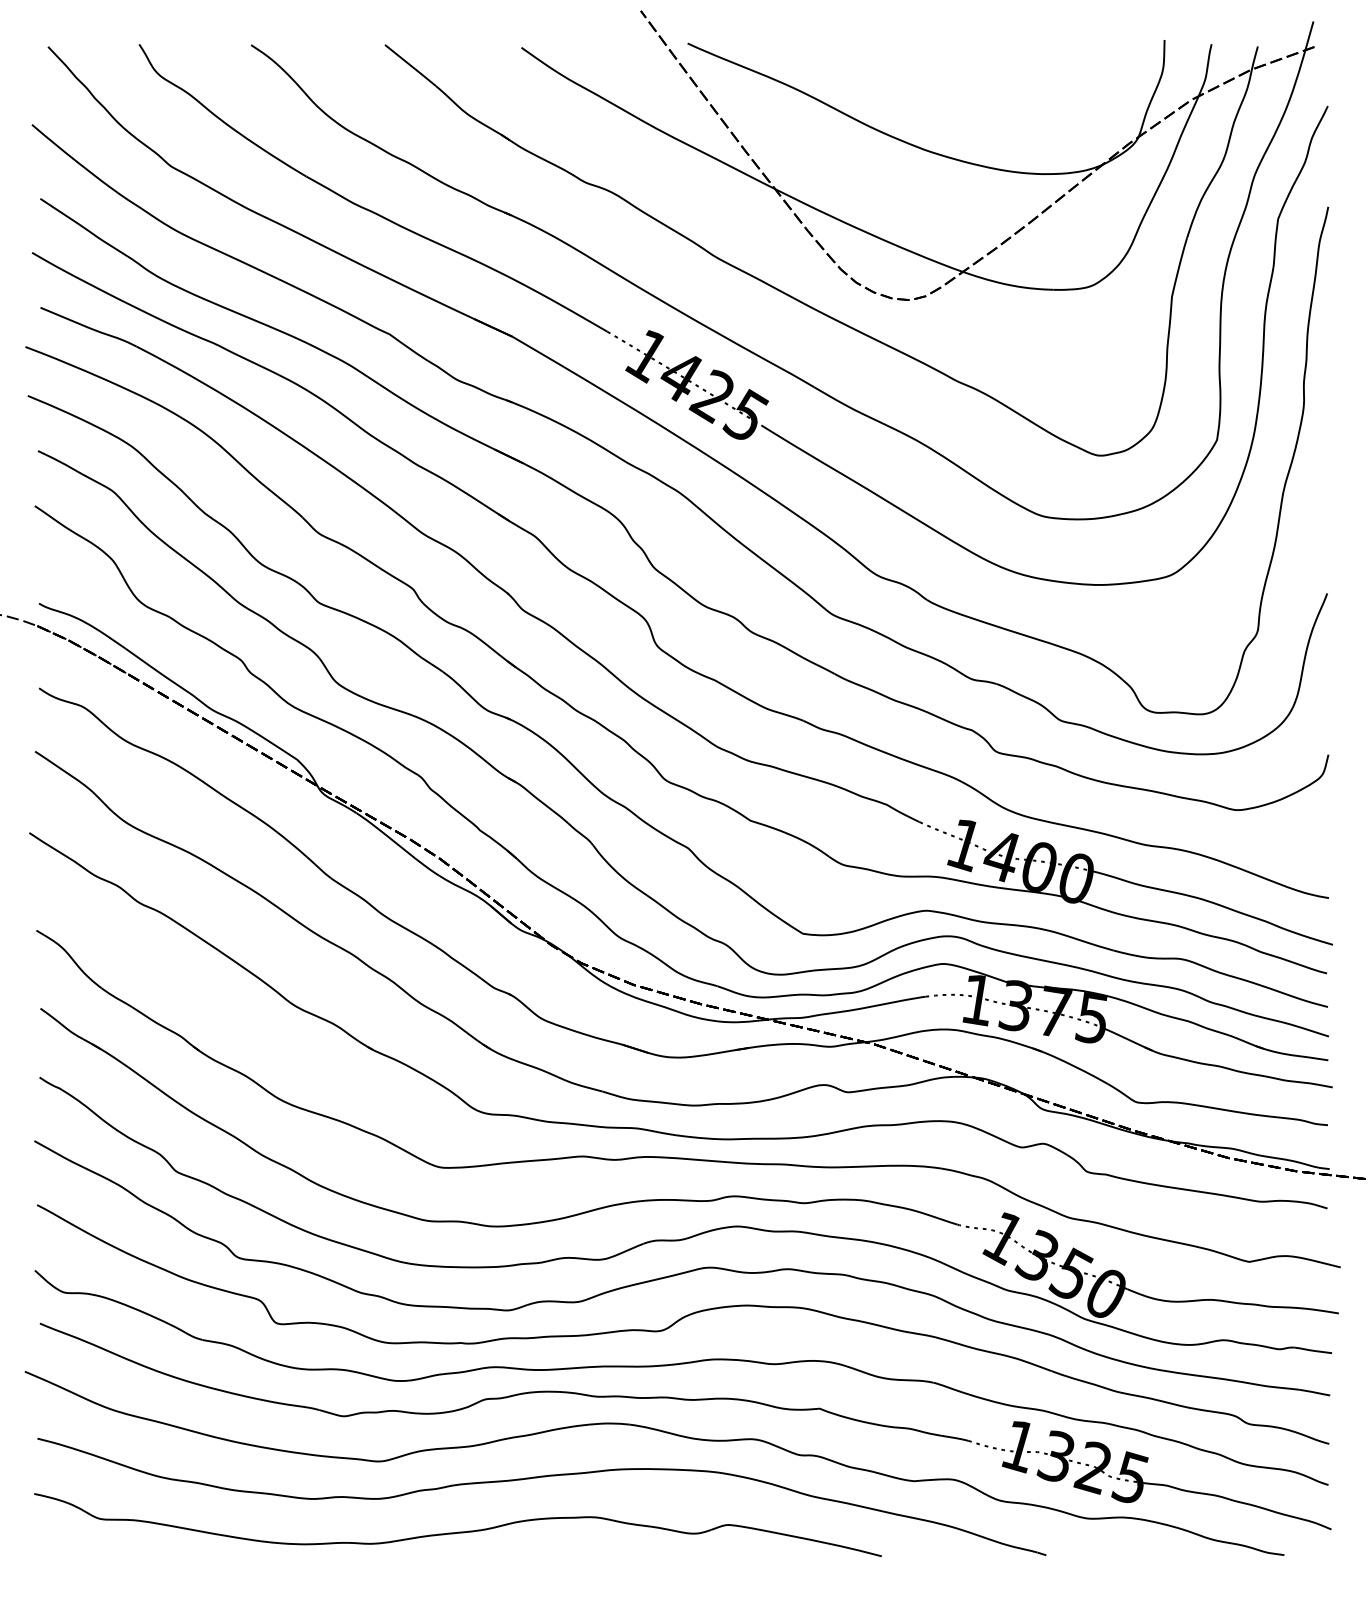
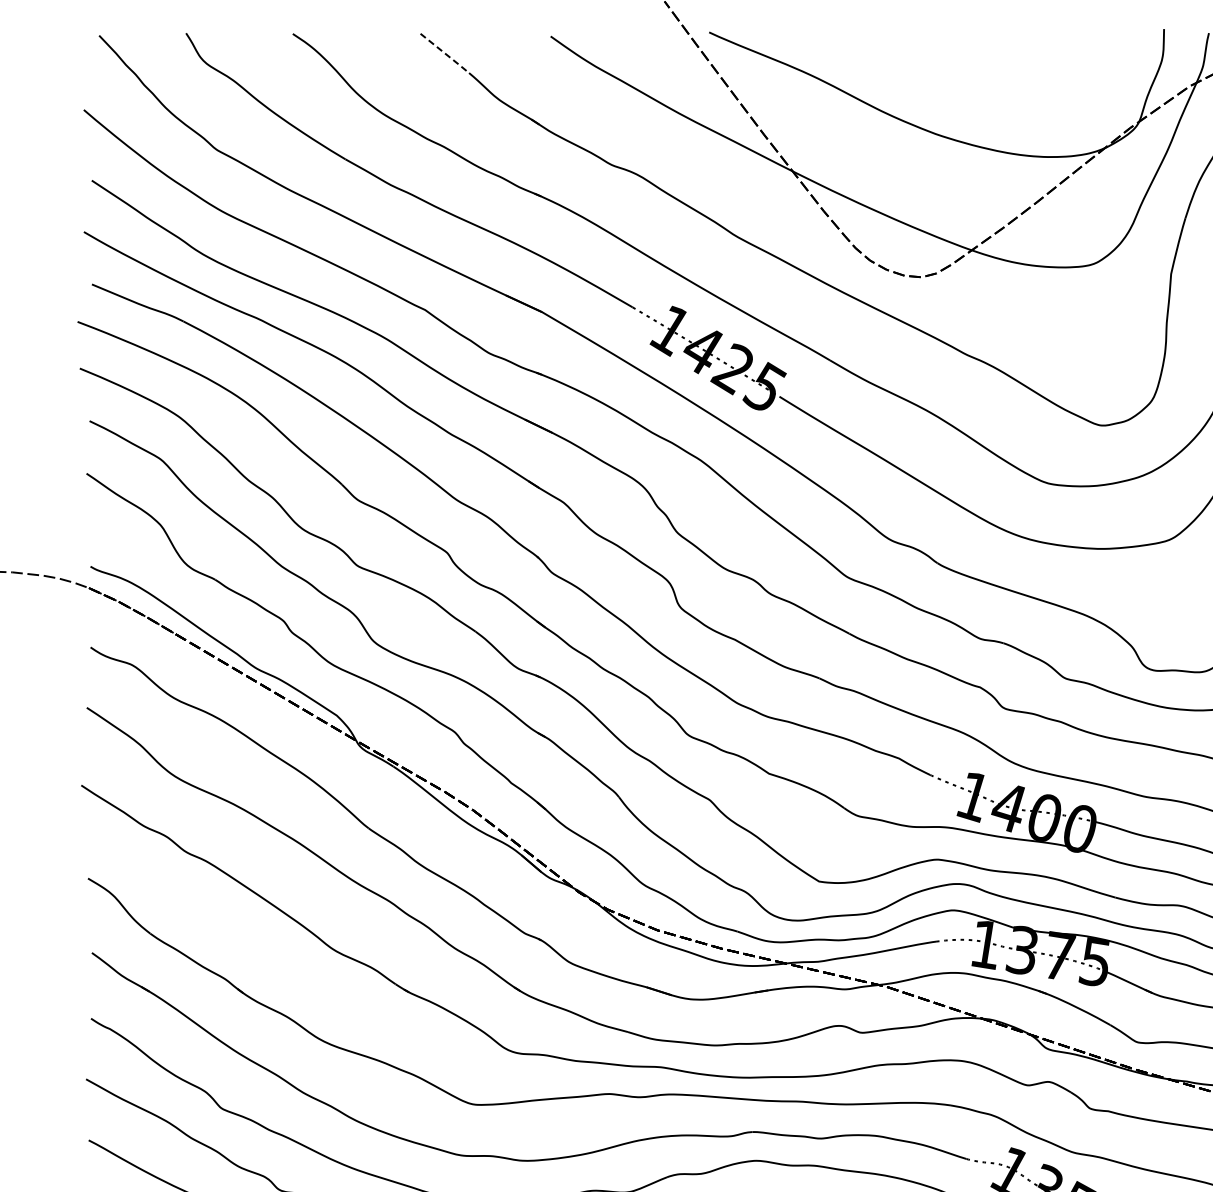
line: (411, 65) -> (445, 53), solid -> dashed

